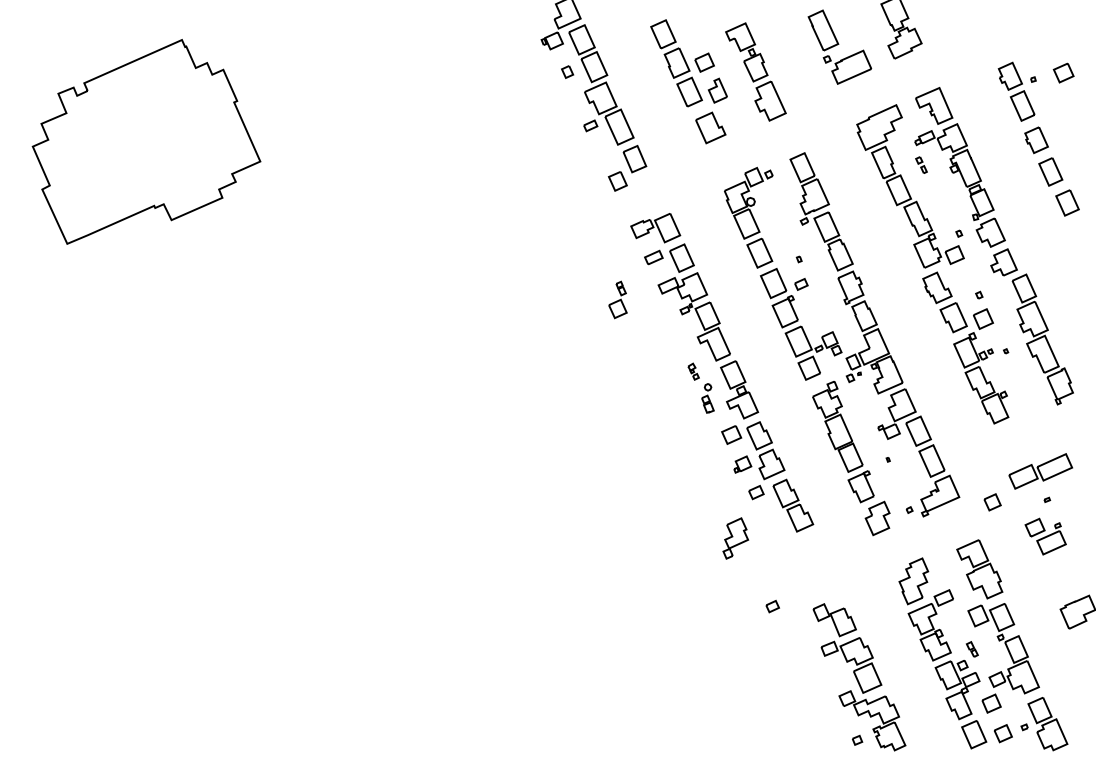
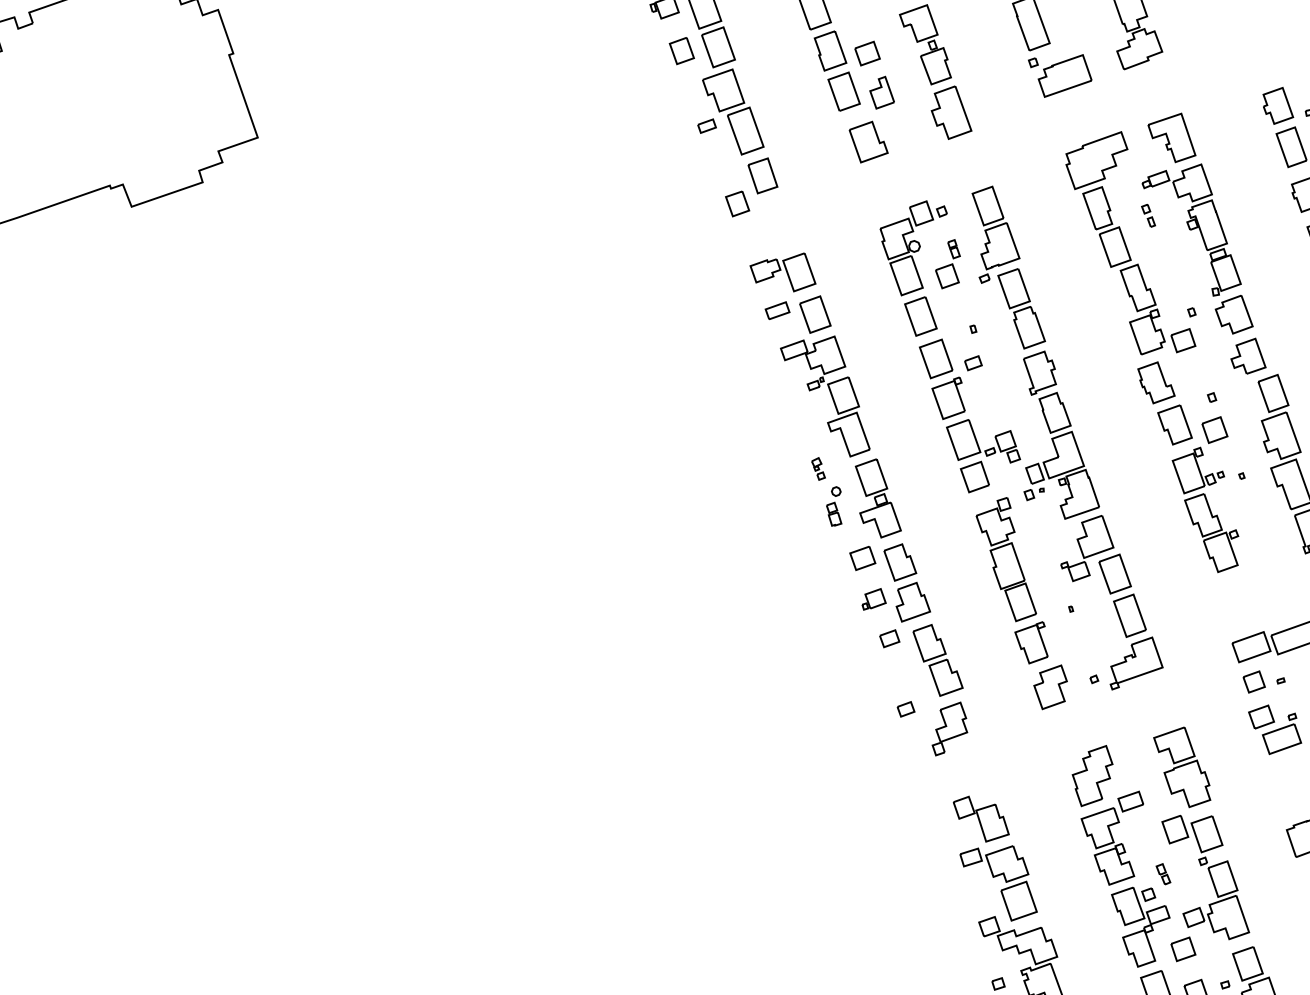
part: (567, 71) -> (681, 50), size x1.67
part: (617, 299) -> (947, 263), moved
part: (992, 502) -> (1254, 682), moved
part: (735, 538) -> (950, 729), moved
part: (772, 606) -> (905, 709), moved

